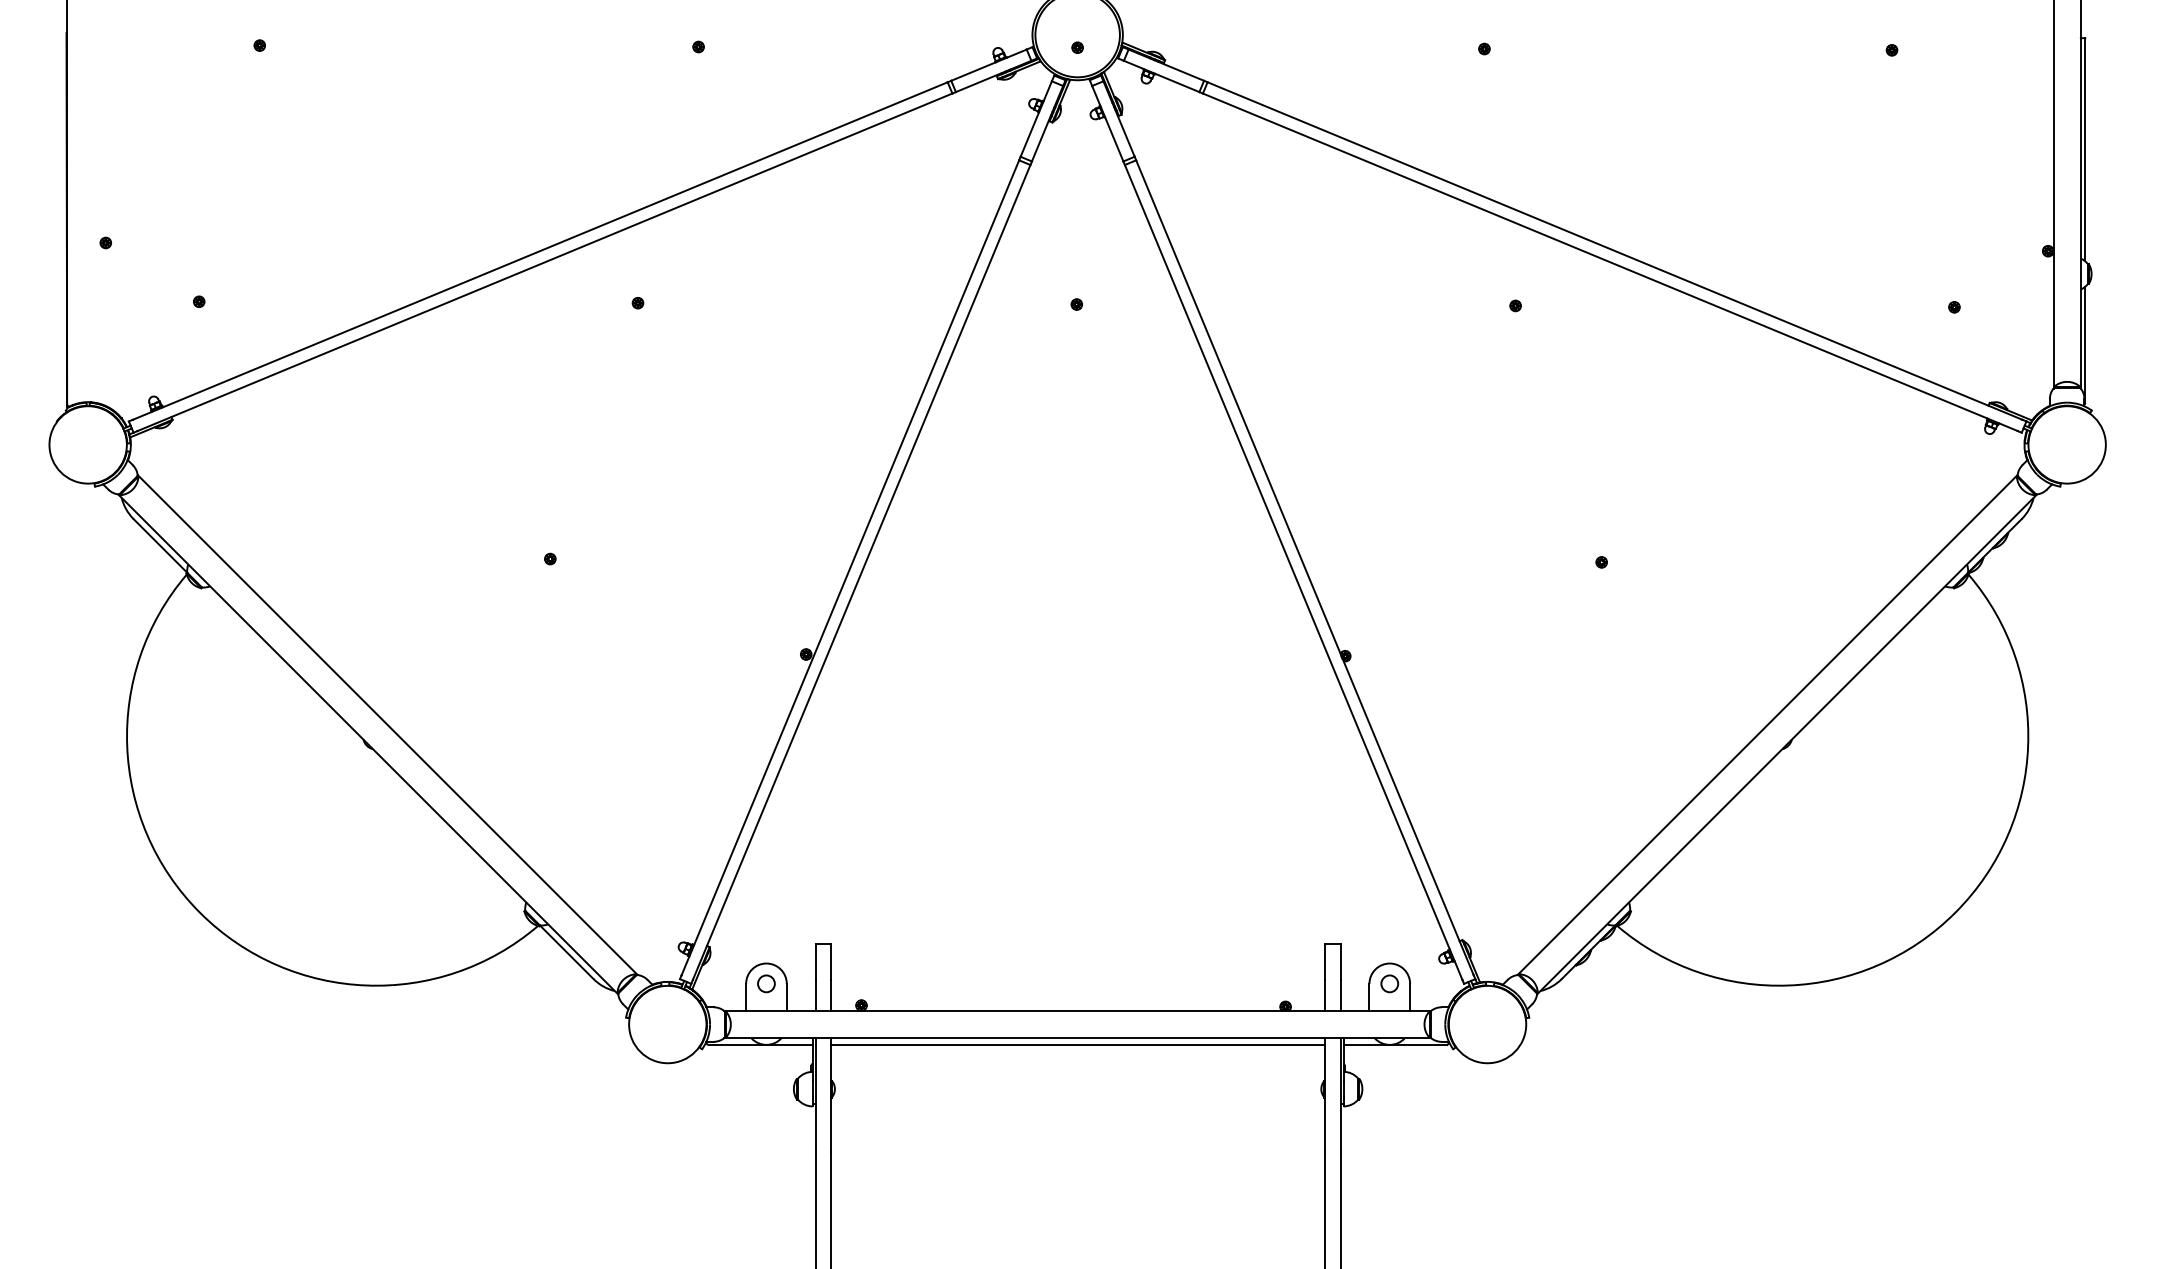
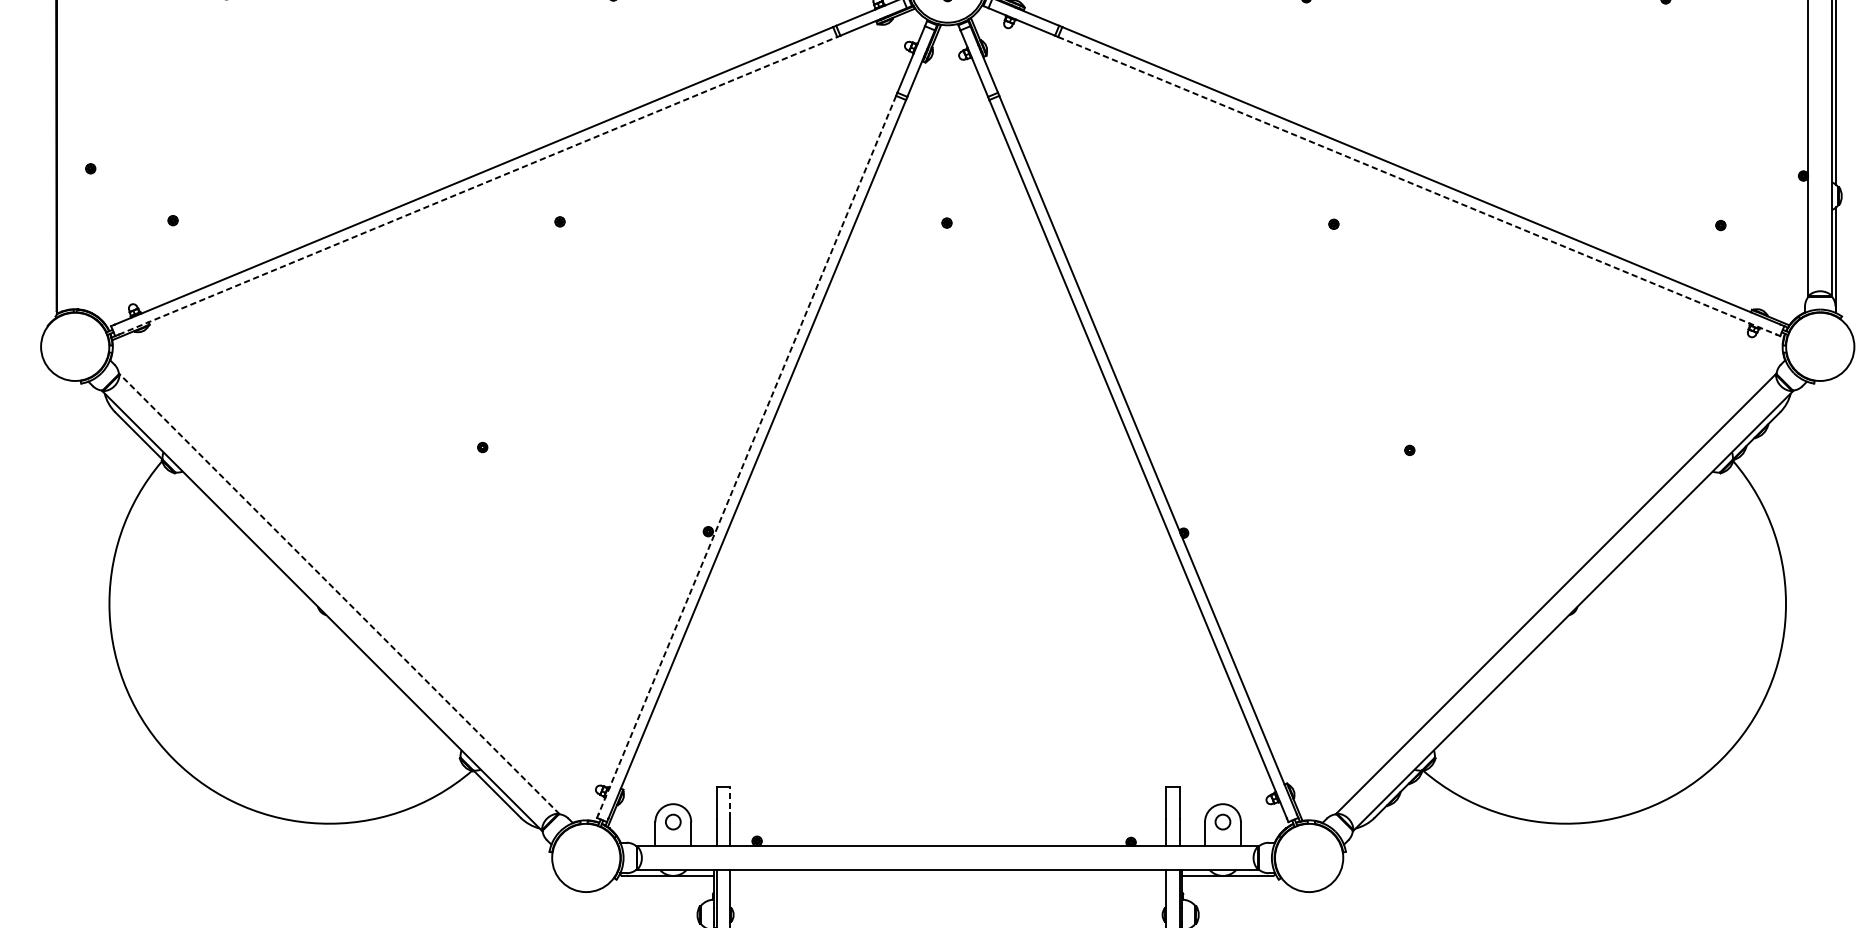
line: (544, 262) -> (477, 186), solid -> dashed
line: (1610, 262) -> (1417, 186), solid -> dashed
line: (850, 567) -> (747, 454), solid -> dashed
line: (387, 725) -> (339, 594), solid -> dashed
line: (830, 961) -> (729, 802), solid -> dashed
line: (1077, 1044) -> (947, 875), removed

